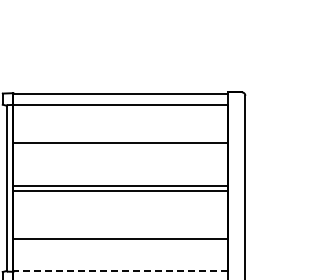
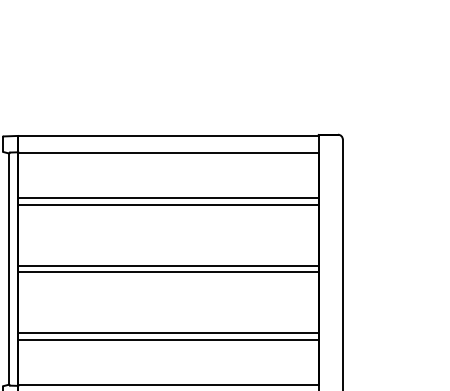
line: (120, 137) -> (168, 197), added
line: (120, 234) -> (168, 333), added
line: (120, 271) -> (168, 385), dashed -> solid

